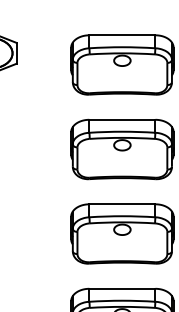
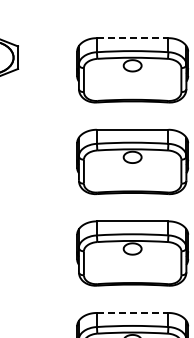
line: (122, 35) -> (132, 38), solid -> dashed
line: (122, 288) -> (132, 312), solid -> dashed

